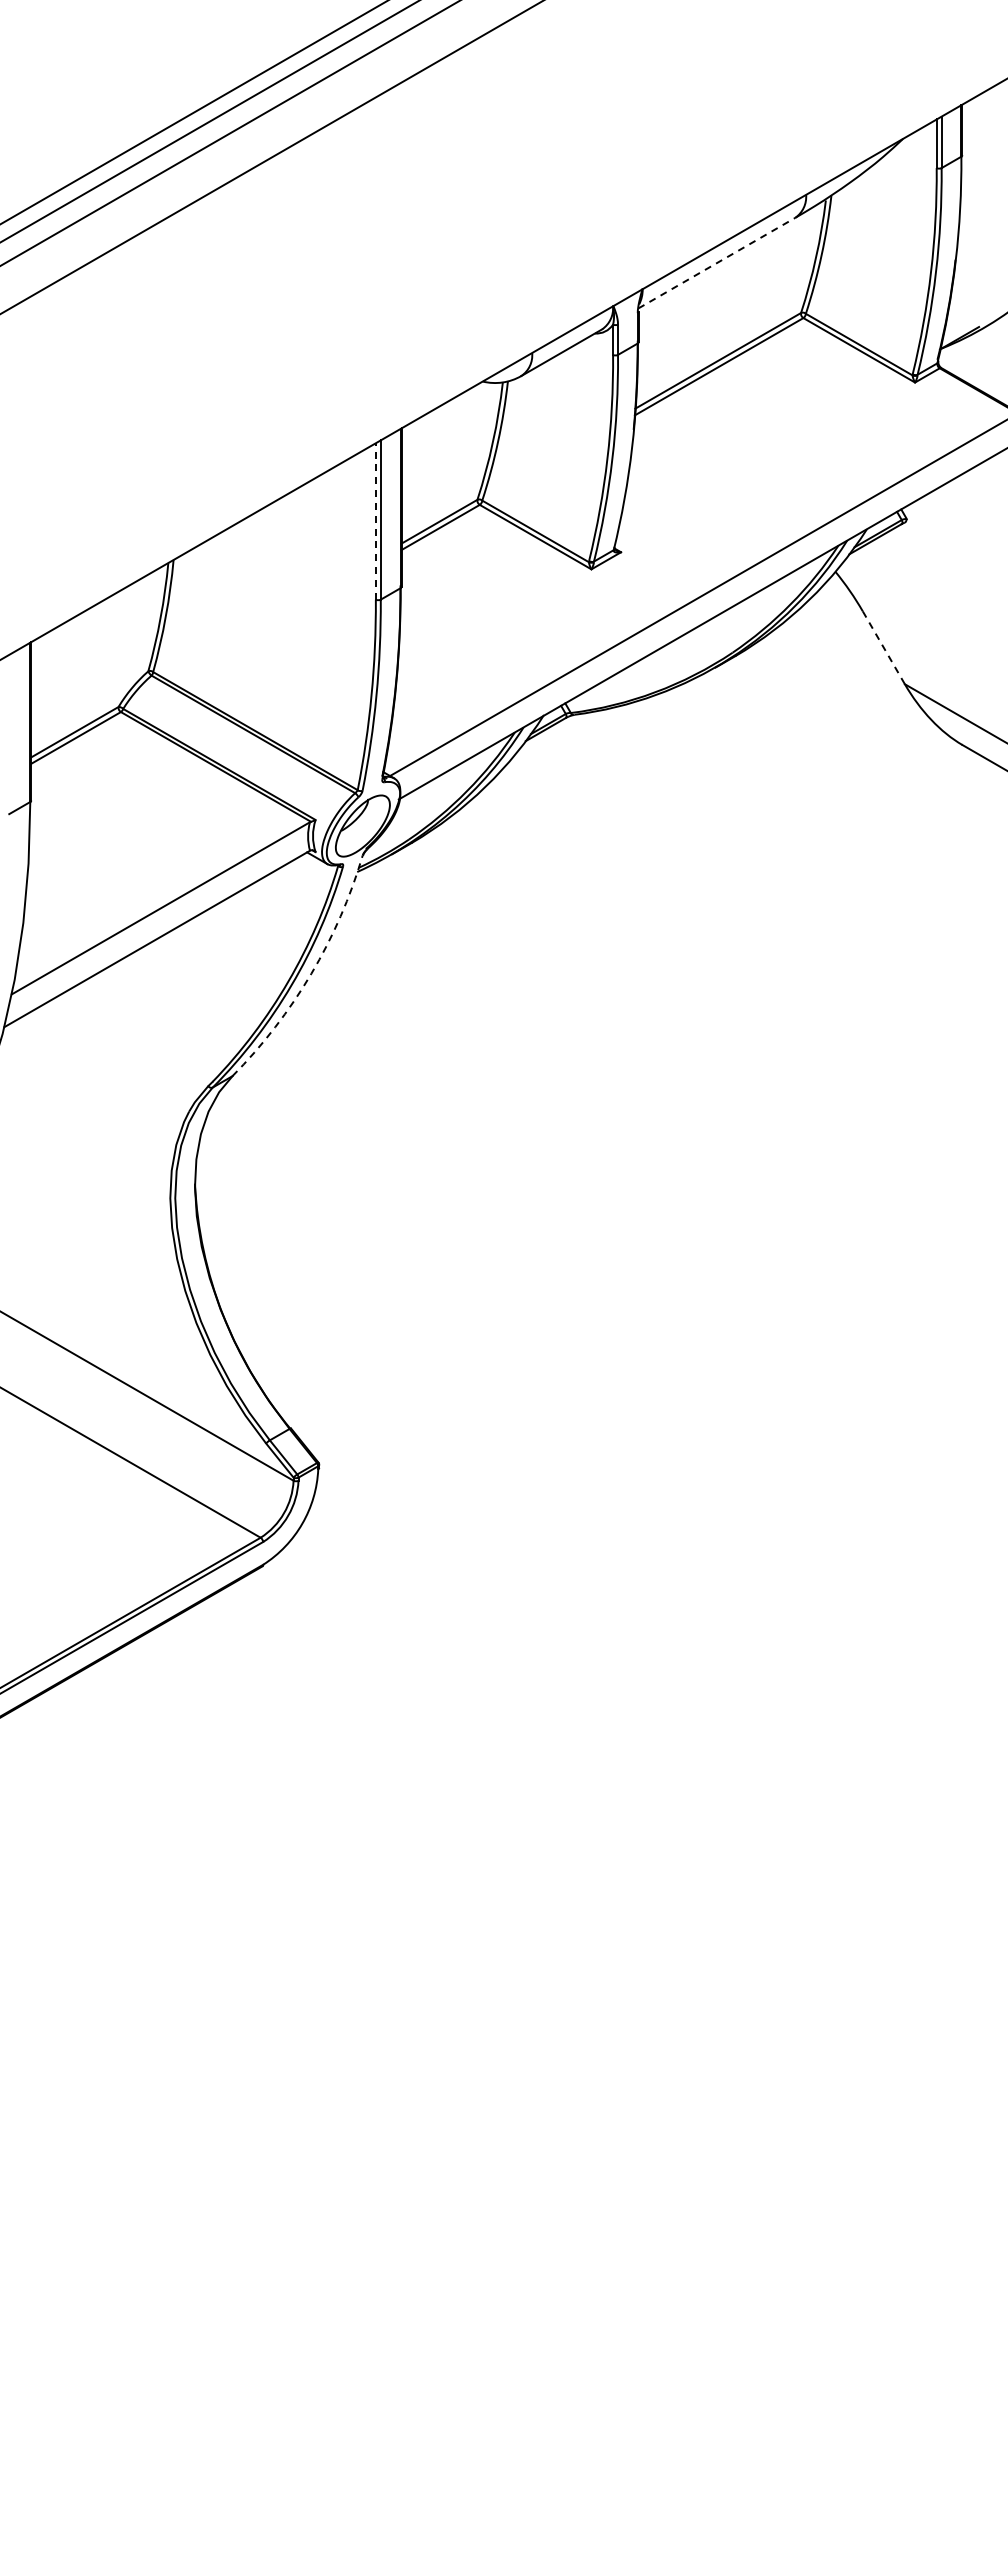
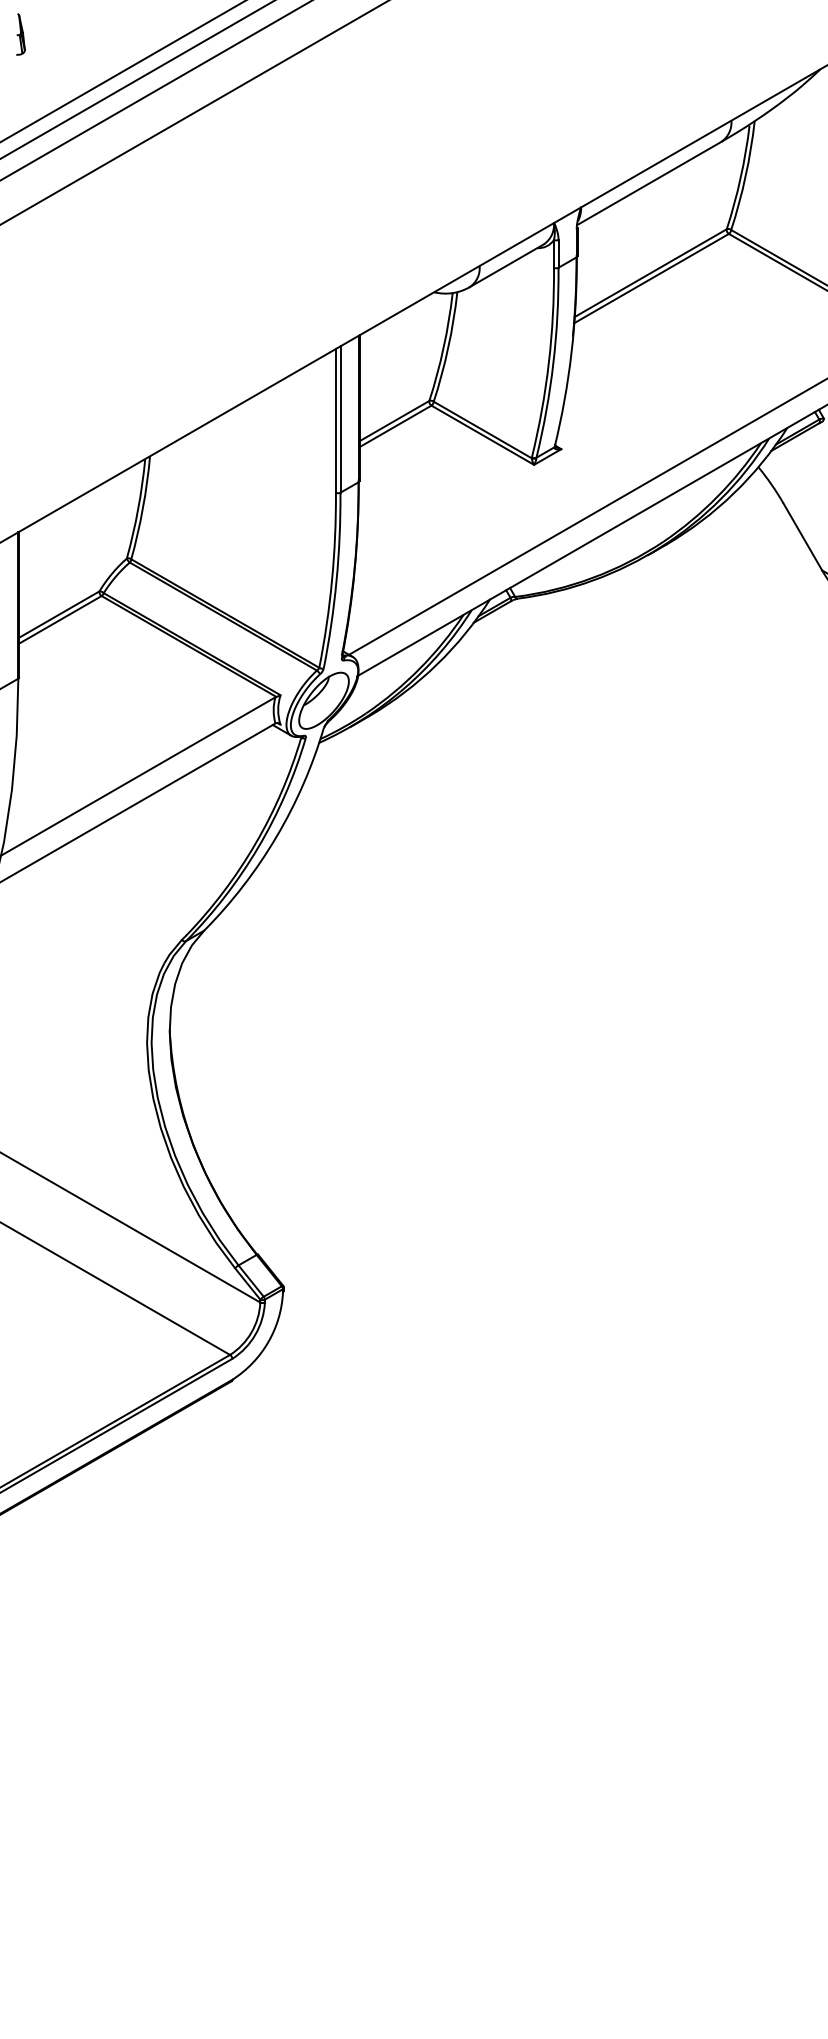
part: (33, 101) -> (21, 34), added
line: (716, 263) -> (649, 183), dashed -> solid
line: (375, 520) -> (335, 419), dashed -> solid
line: (884, 648) -> (803, 537), dashed -> solid
arc: (311, 973) -> (276, 836), dashed -> solid

